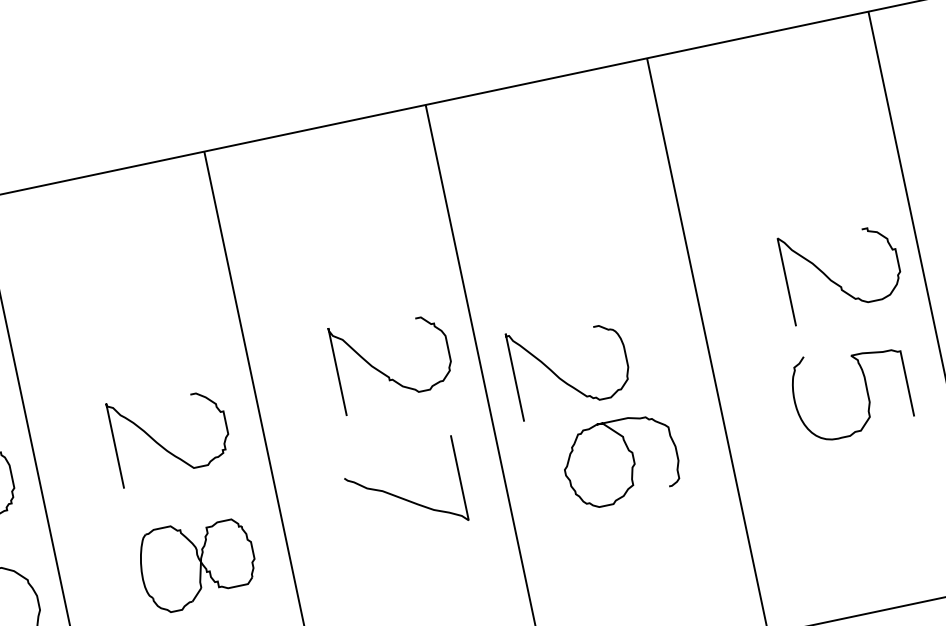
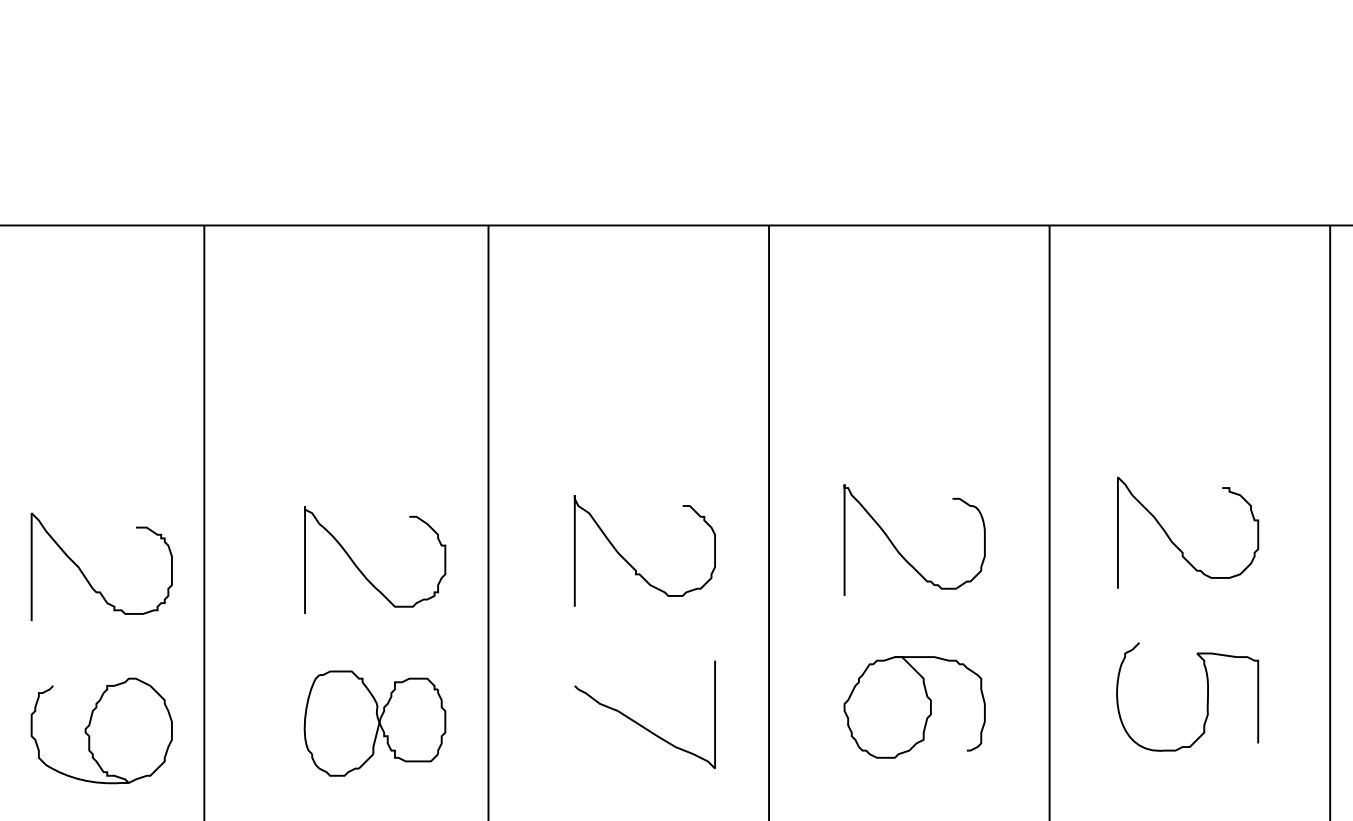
curve: (834, 281) -> (1175, 544), moved
curve: (383, 372) -> (630, 563), moved
curve: (560, 377) -> (899, 551), moved
curve: (866, 387) -> (1207, 696), moved
curve: (401, 497) -> (639, 723), moved

